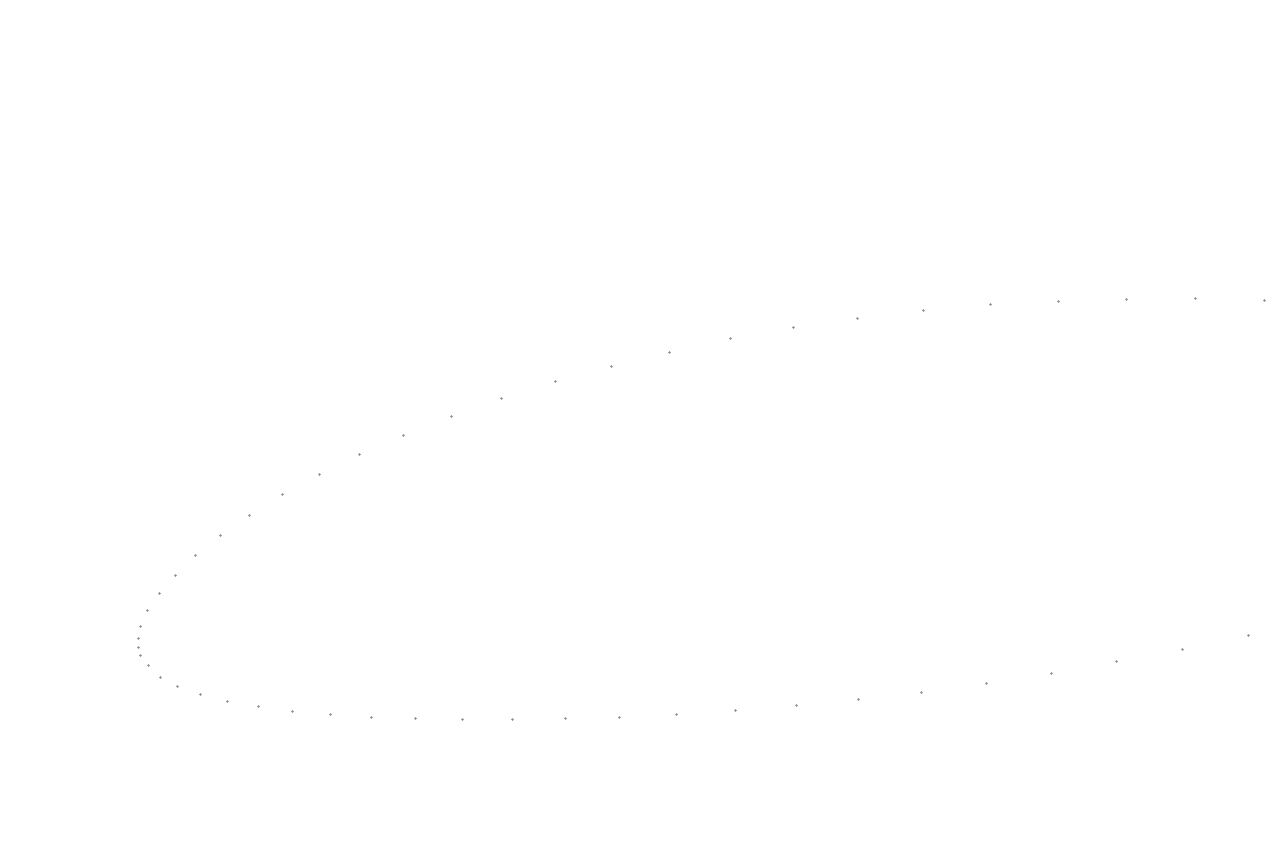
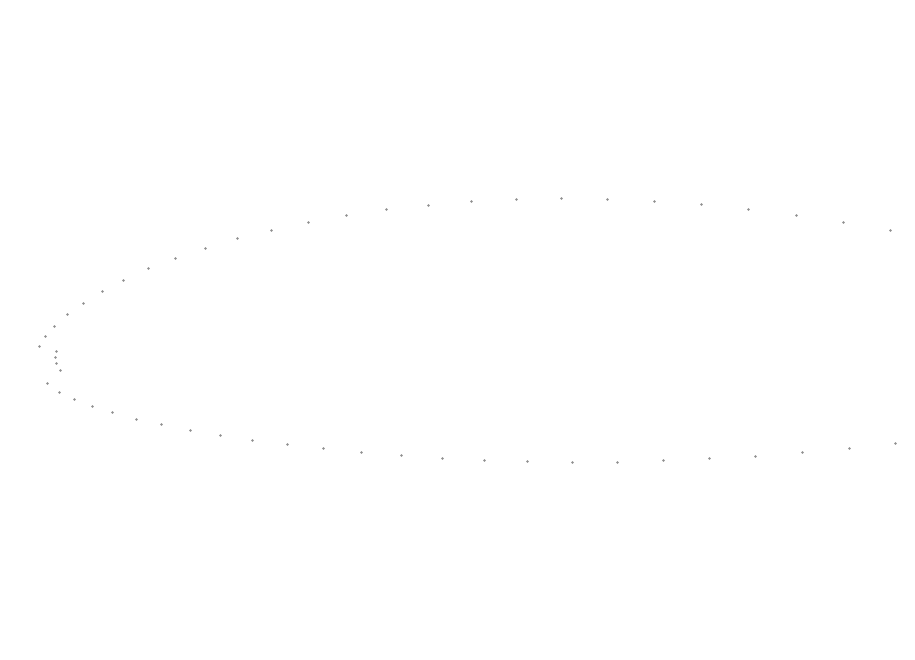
part: (142, 651) -> (57, 360), moved

